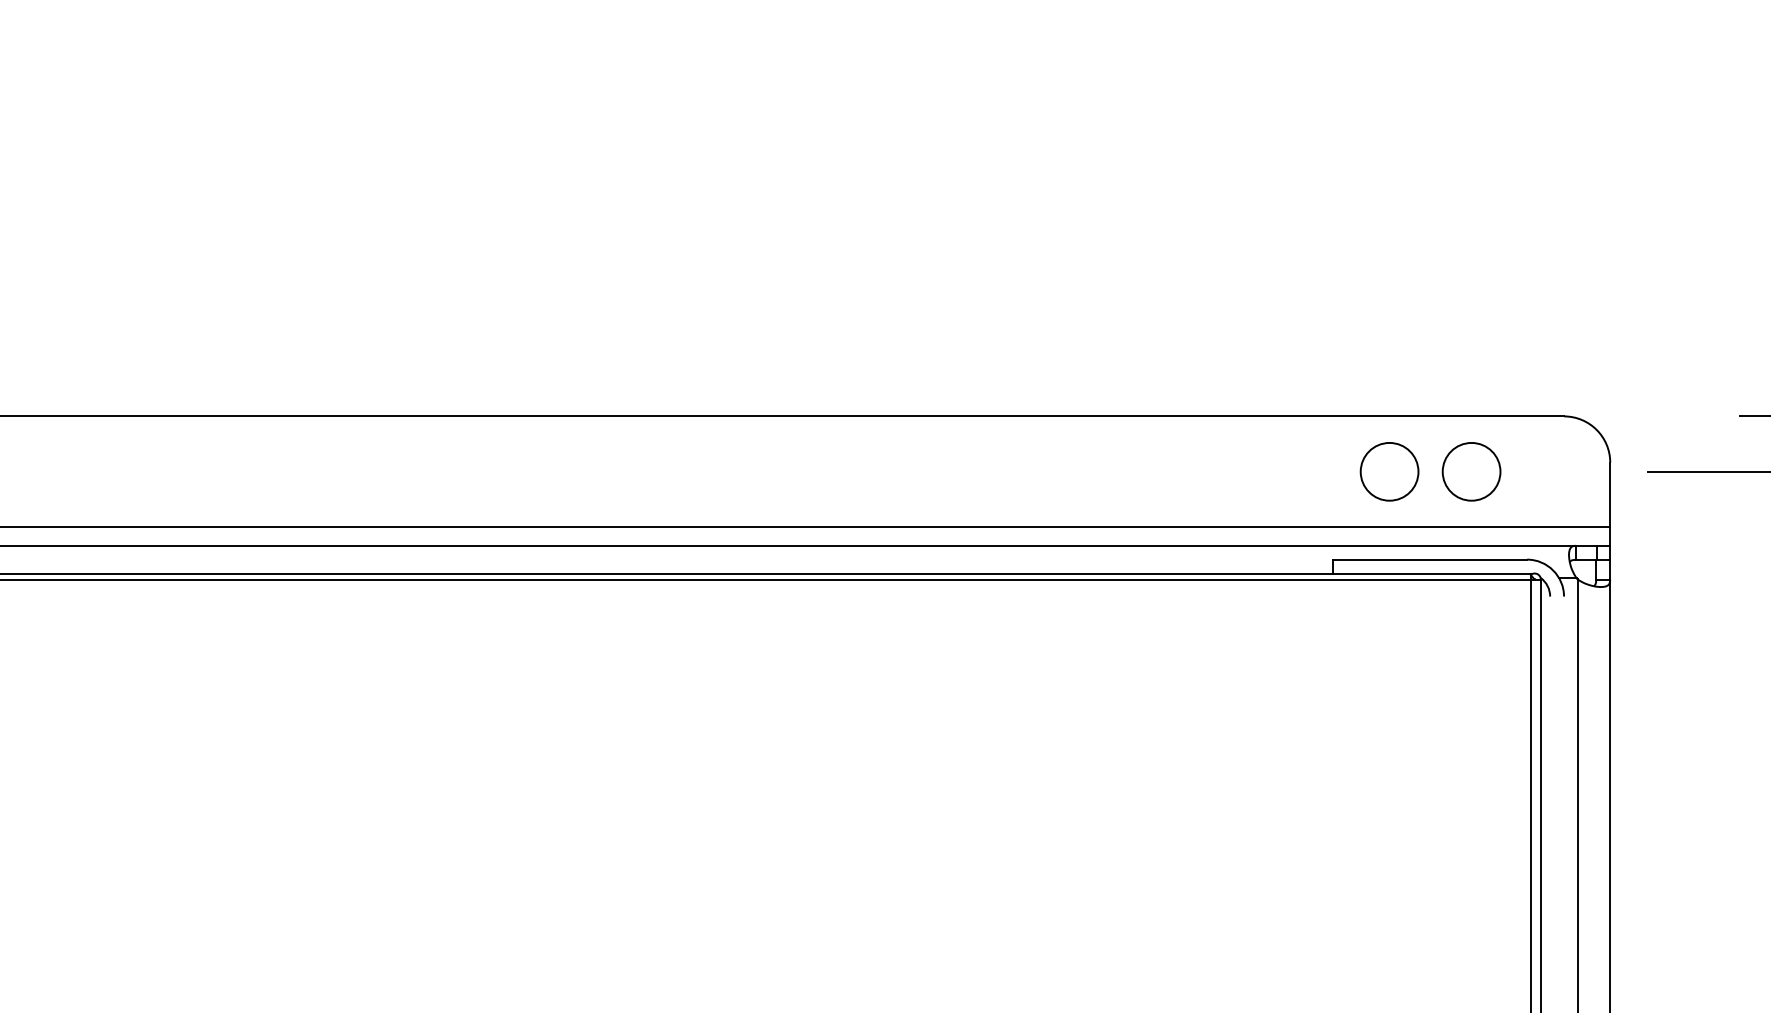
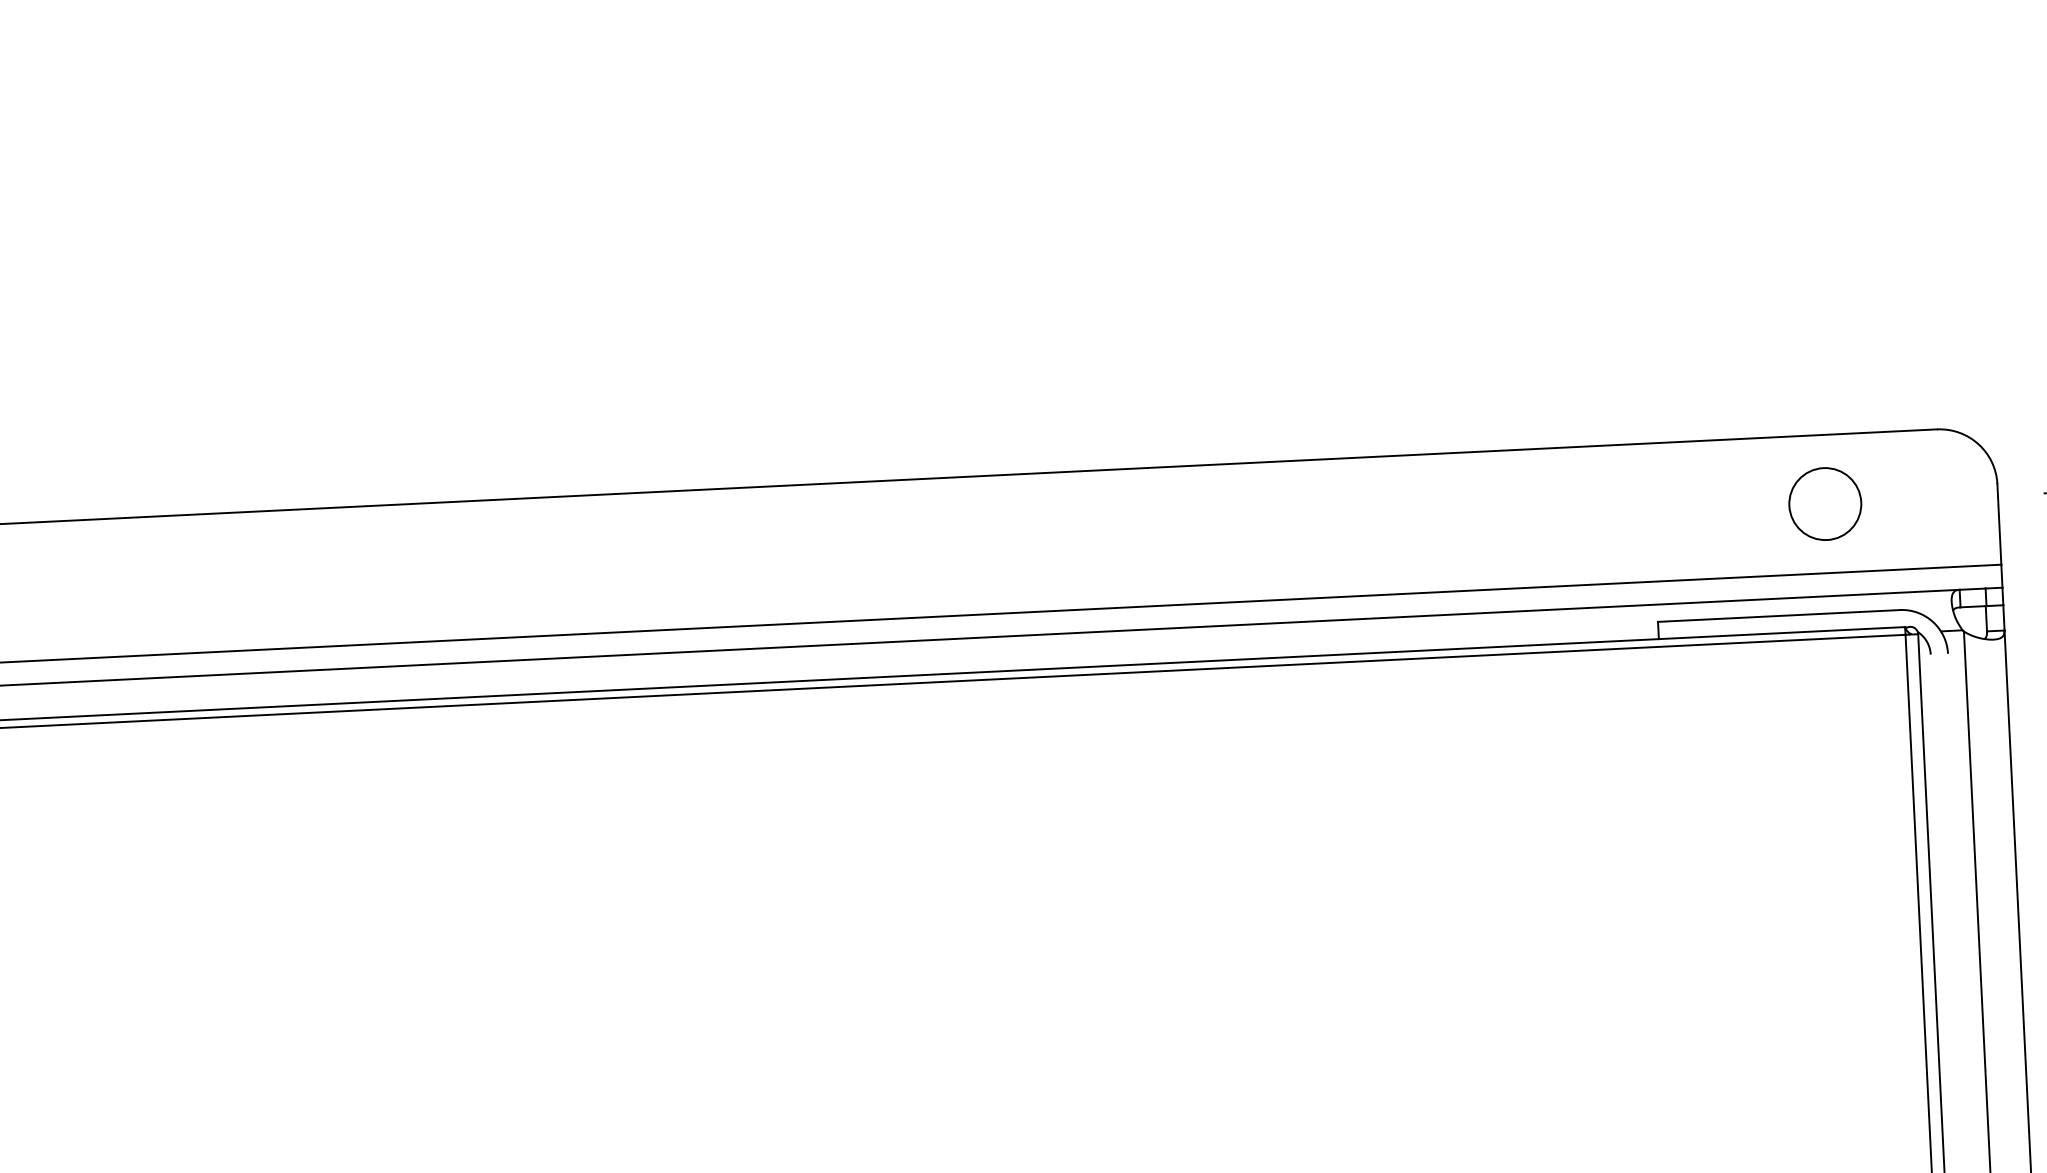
circle: (1389, 471) -> (1723, 508), removed

